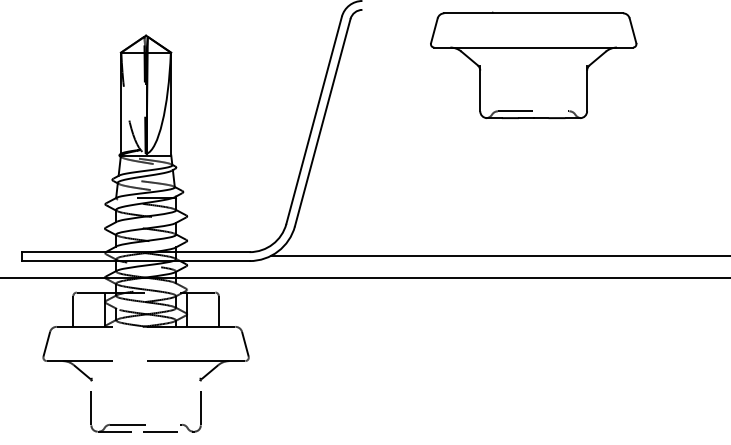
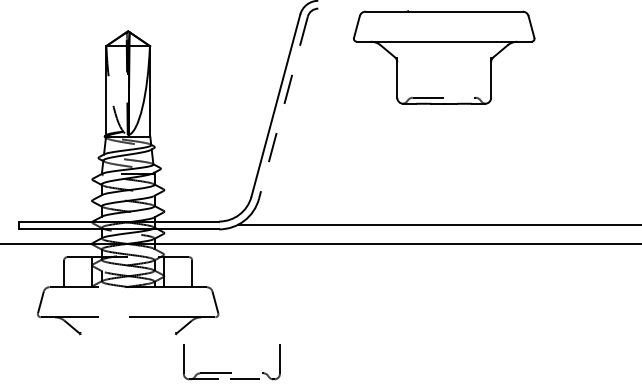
part: (533, 64) -> (444, 56), moved
line: (322, 123) -> (283, 108), solid -> dashed
part: (145, 424) -> (231, 373), moved

